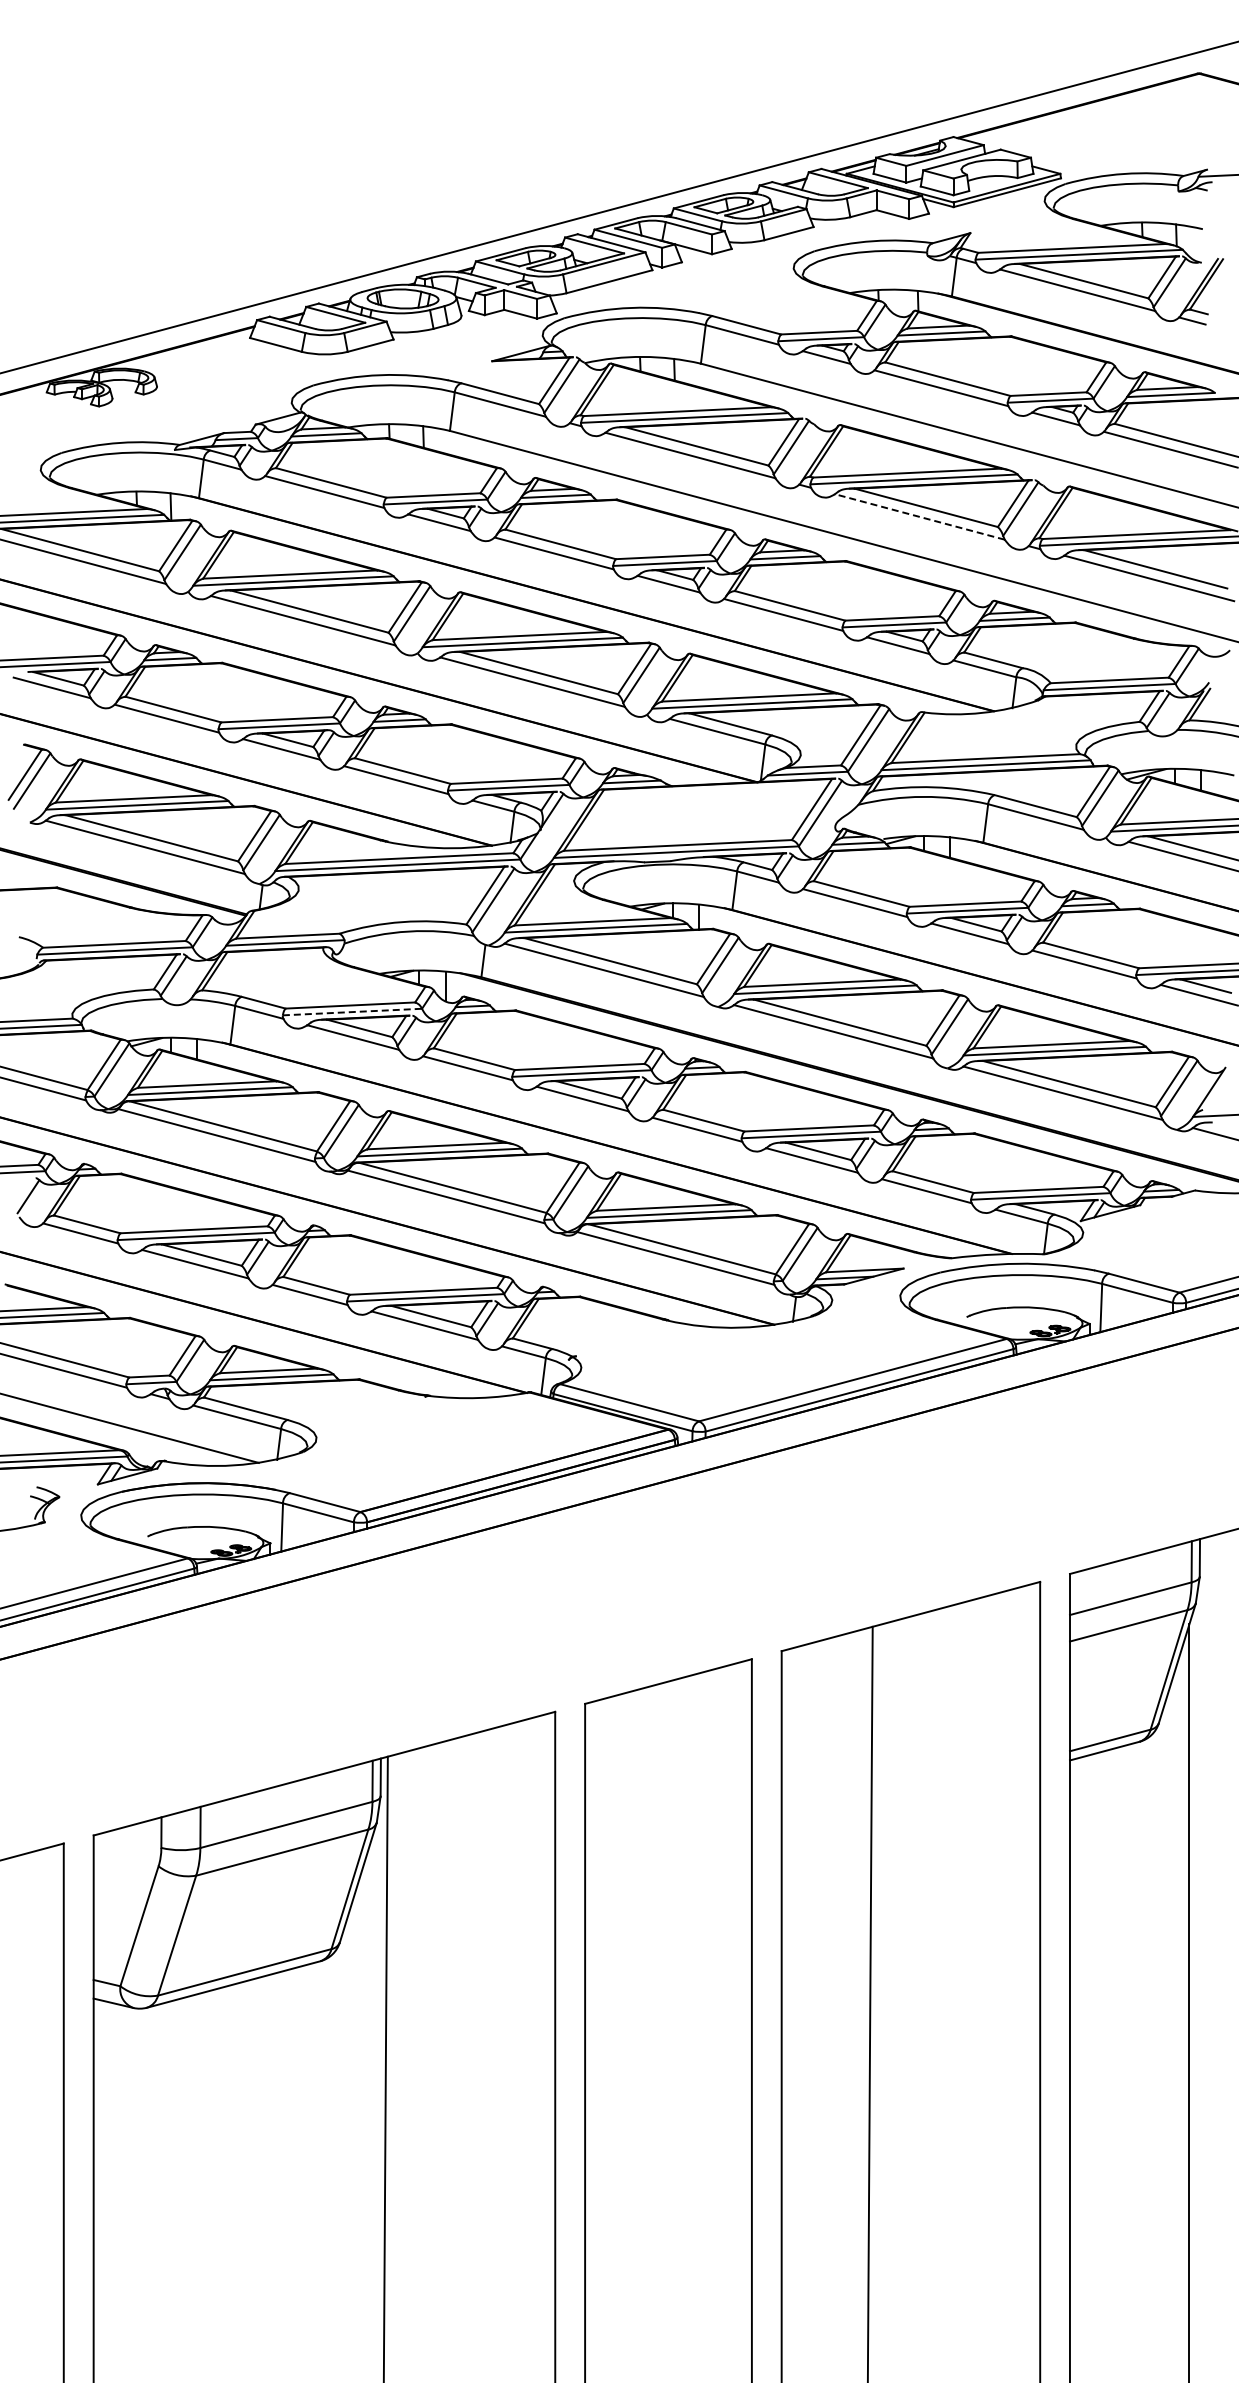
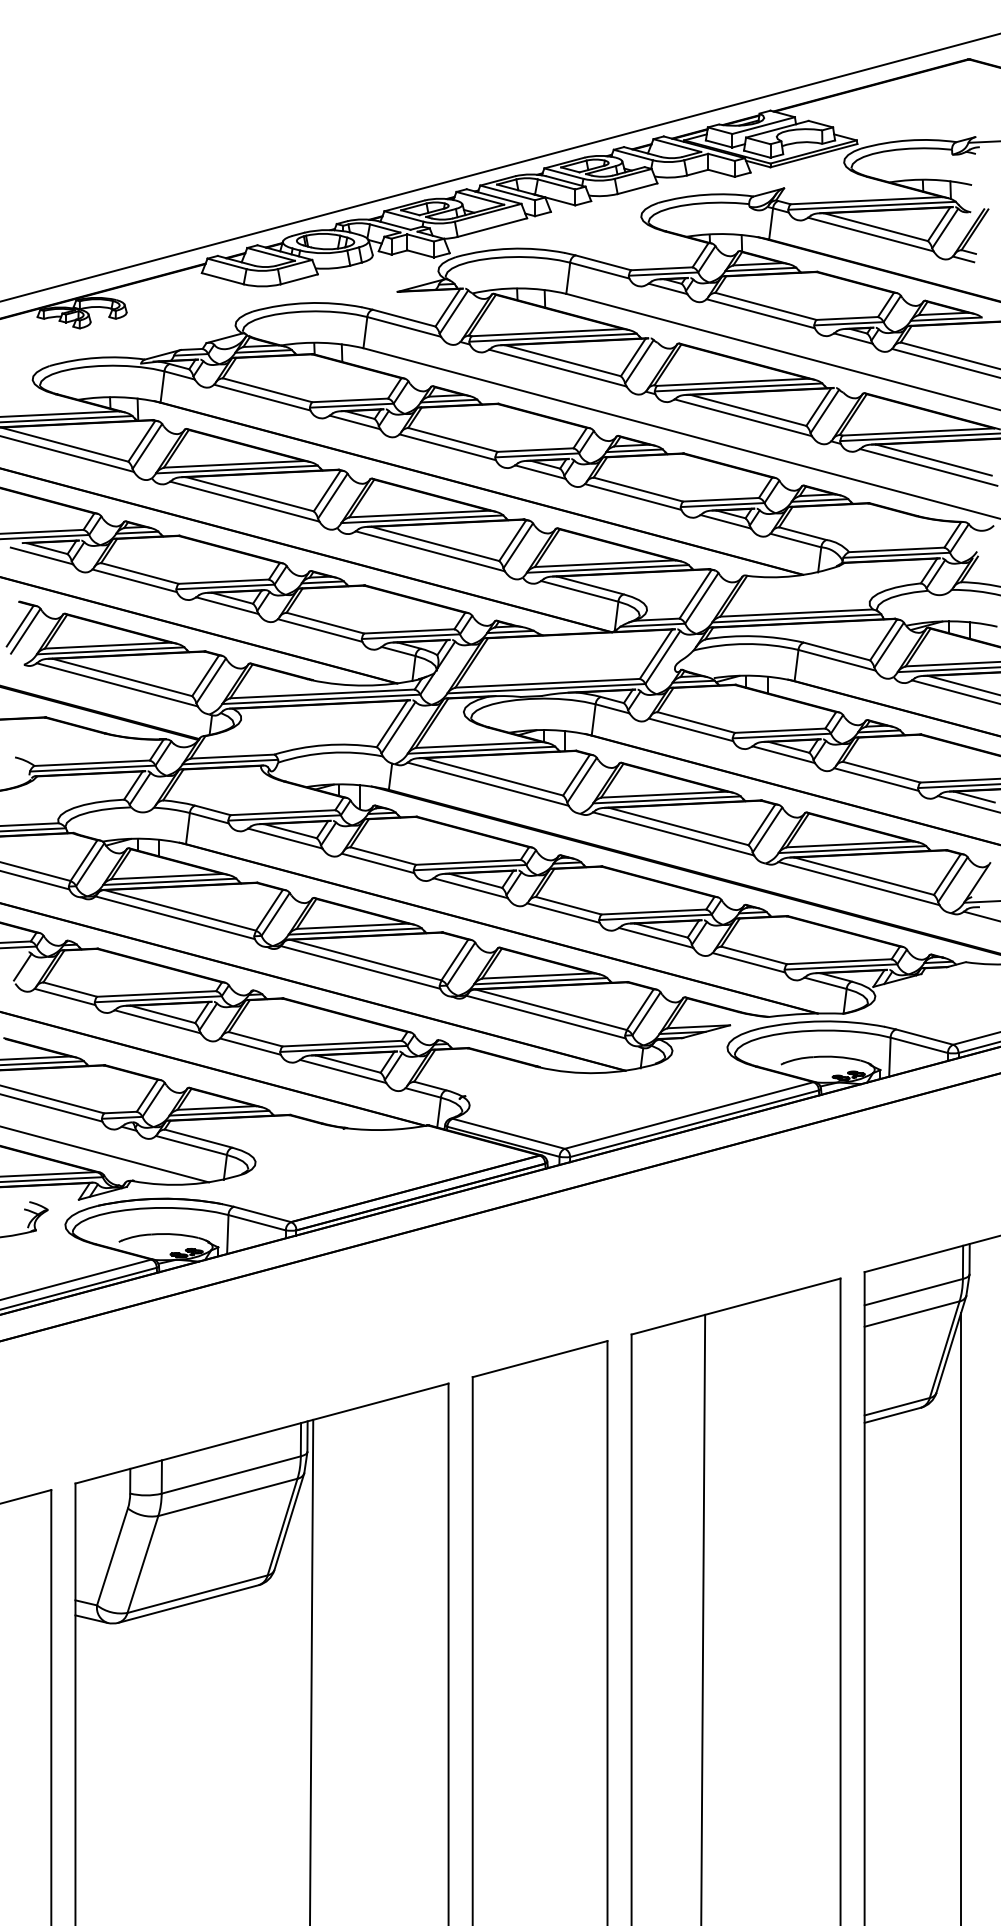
line: (919, 516) -> (742, 417), dashed -> solid
line: (352, 1012) -> (284, 818), dashed -> solid

